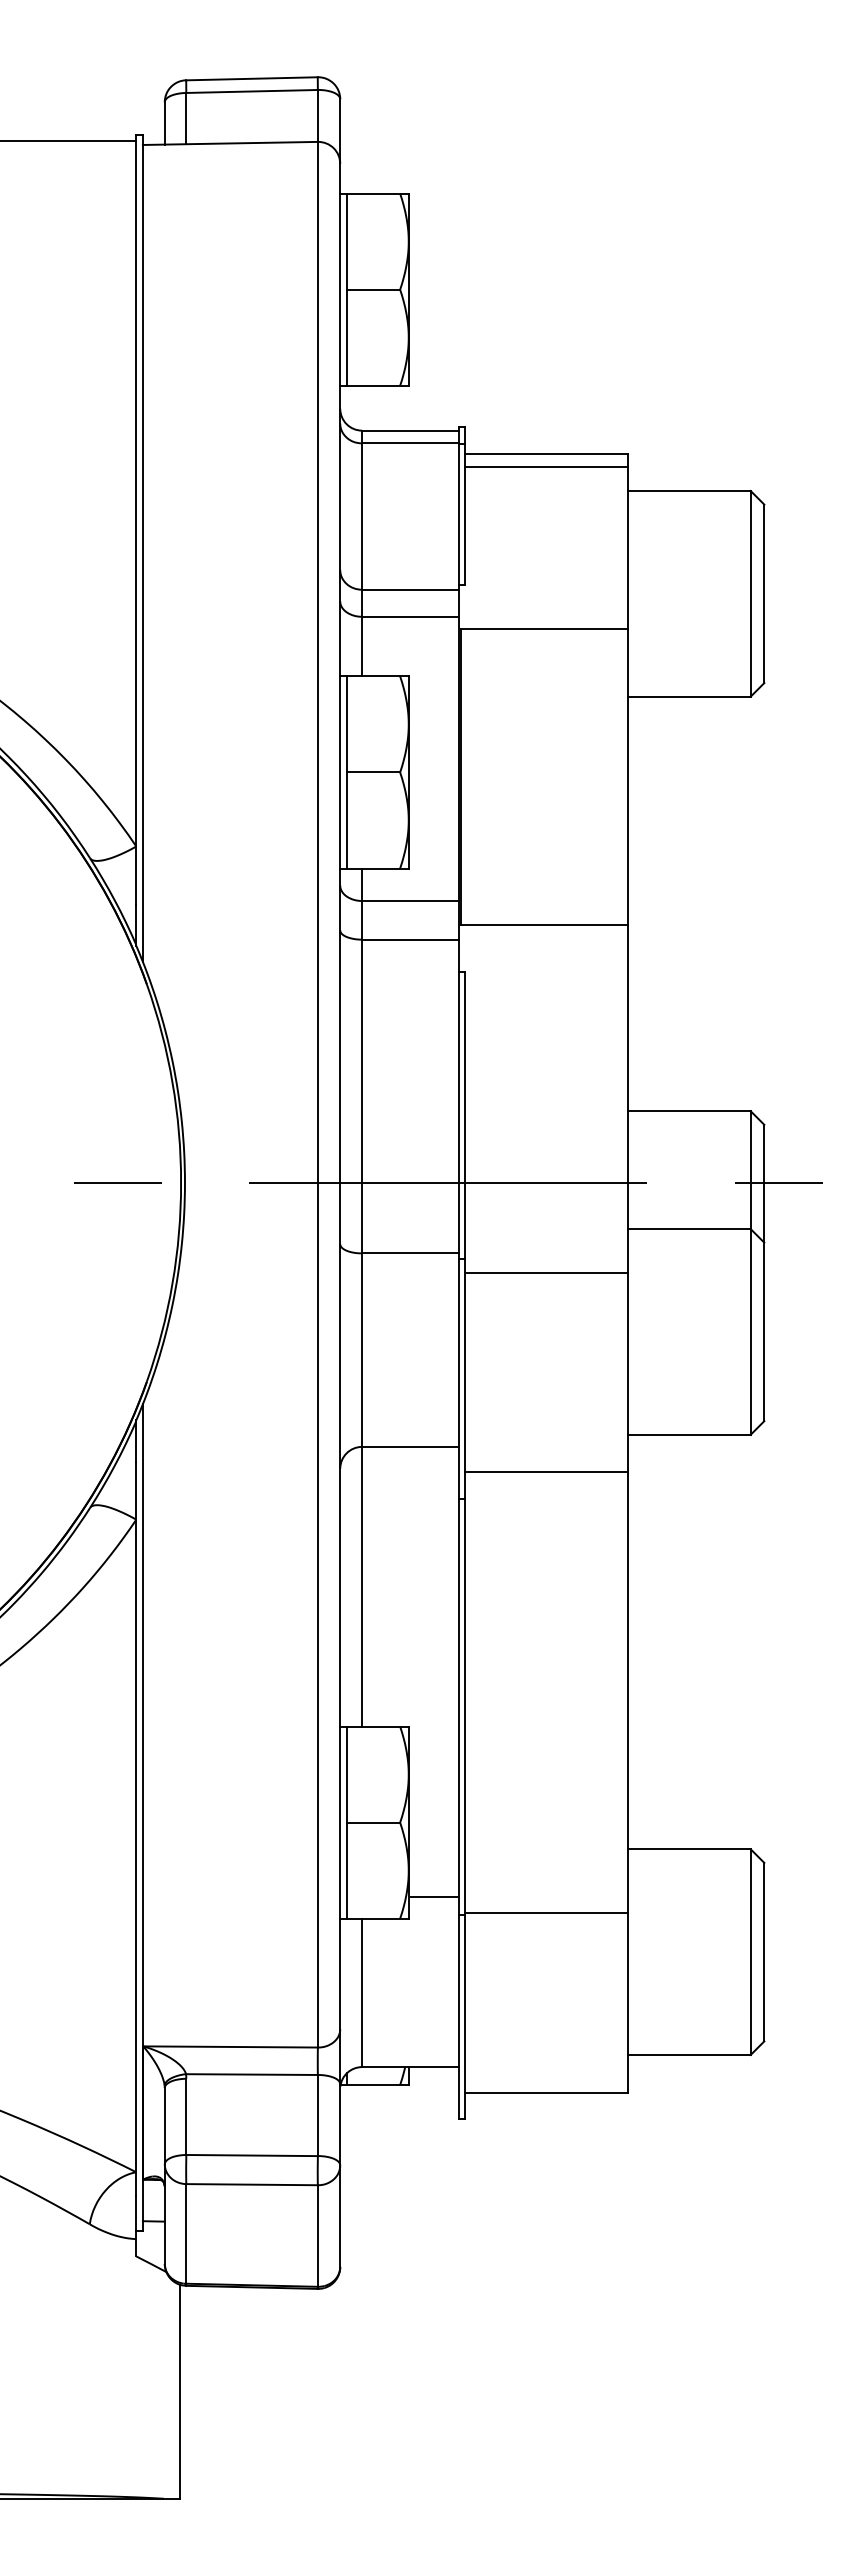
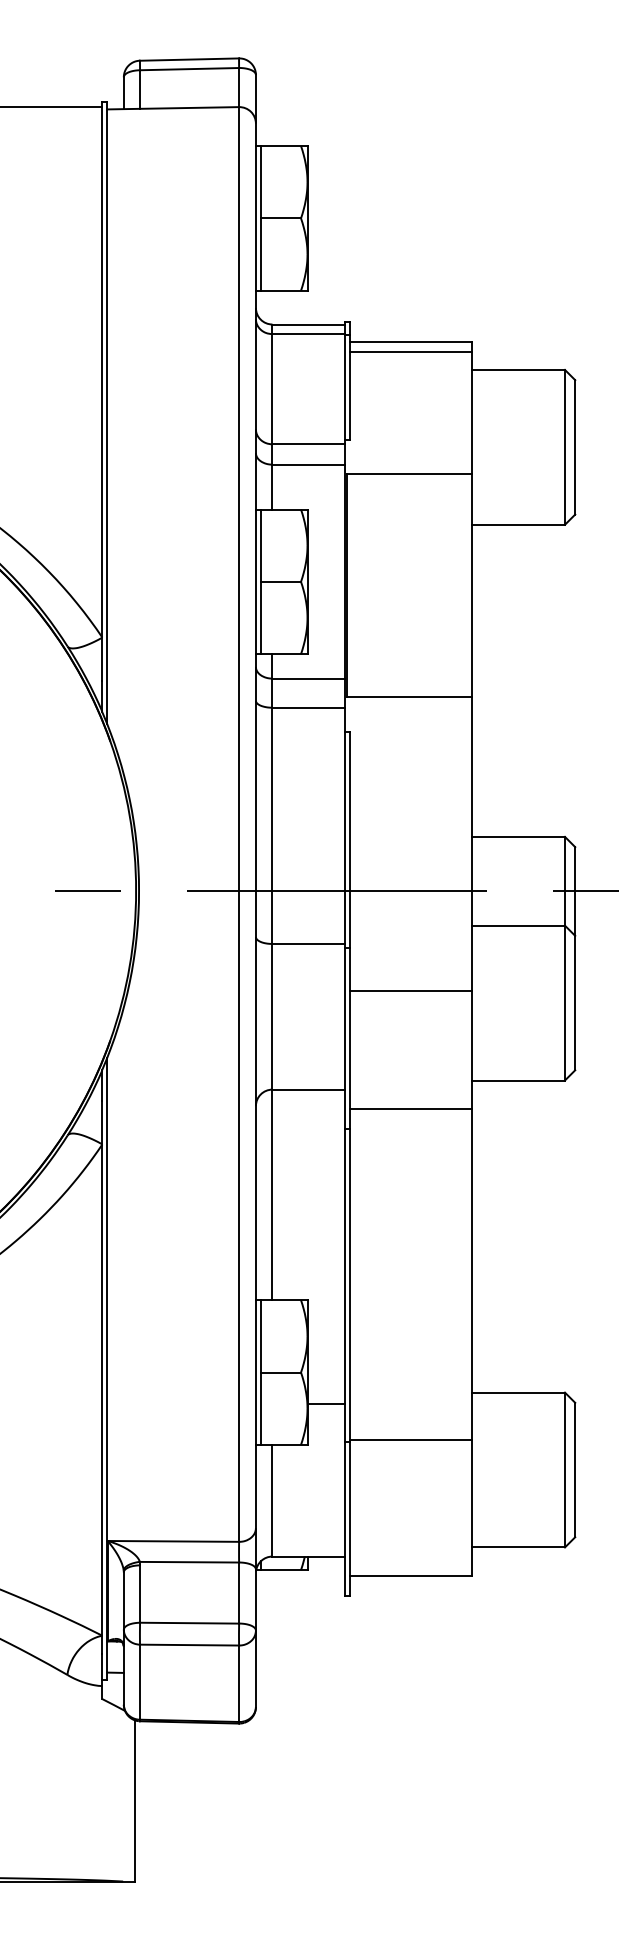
line: (546, 1272) -> (411, 990), moved
line: (433, 1896) -> (326, 1403), moved

